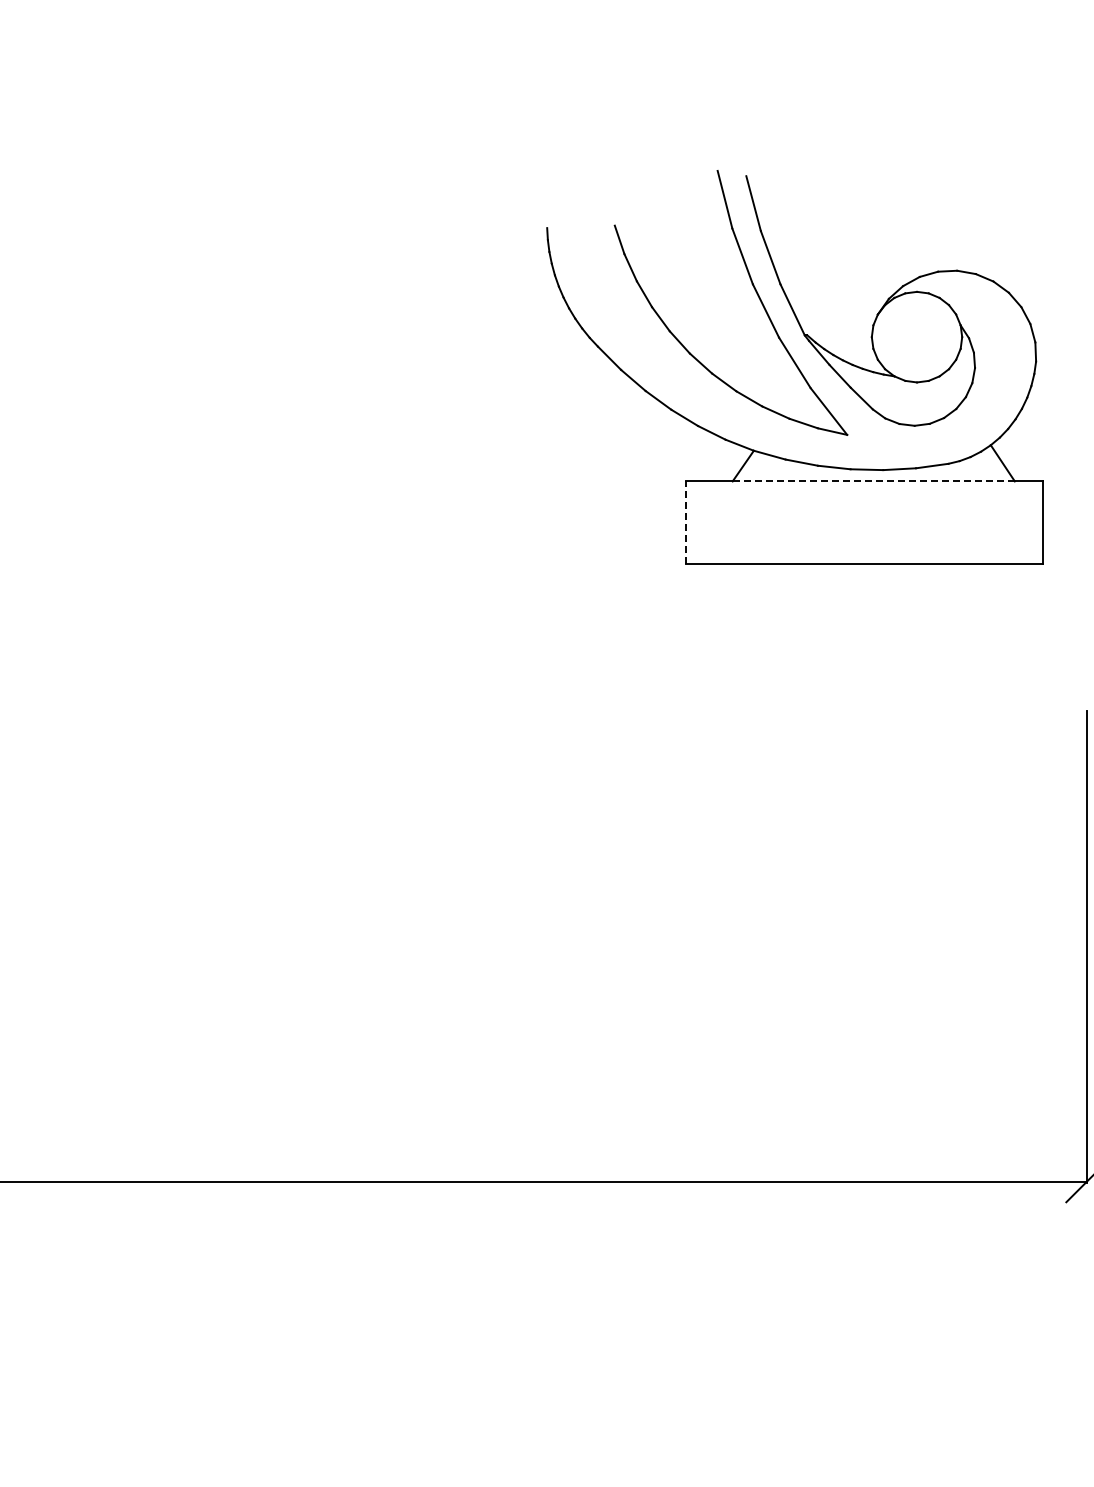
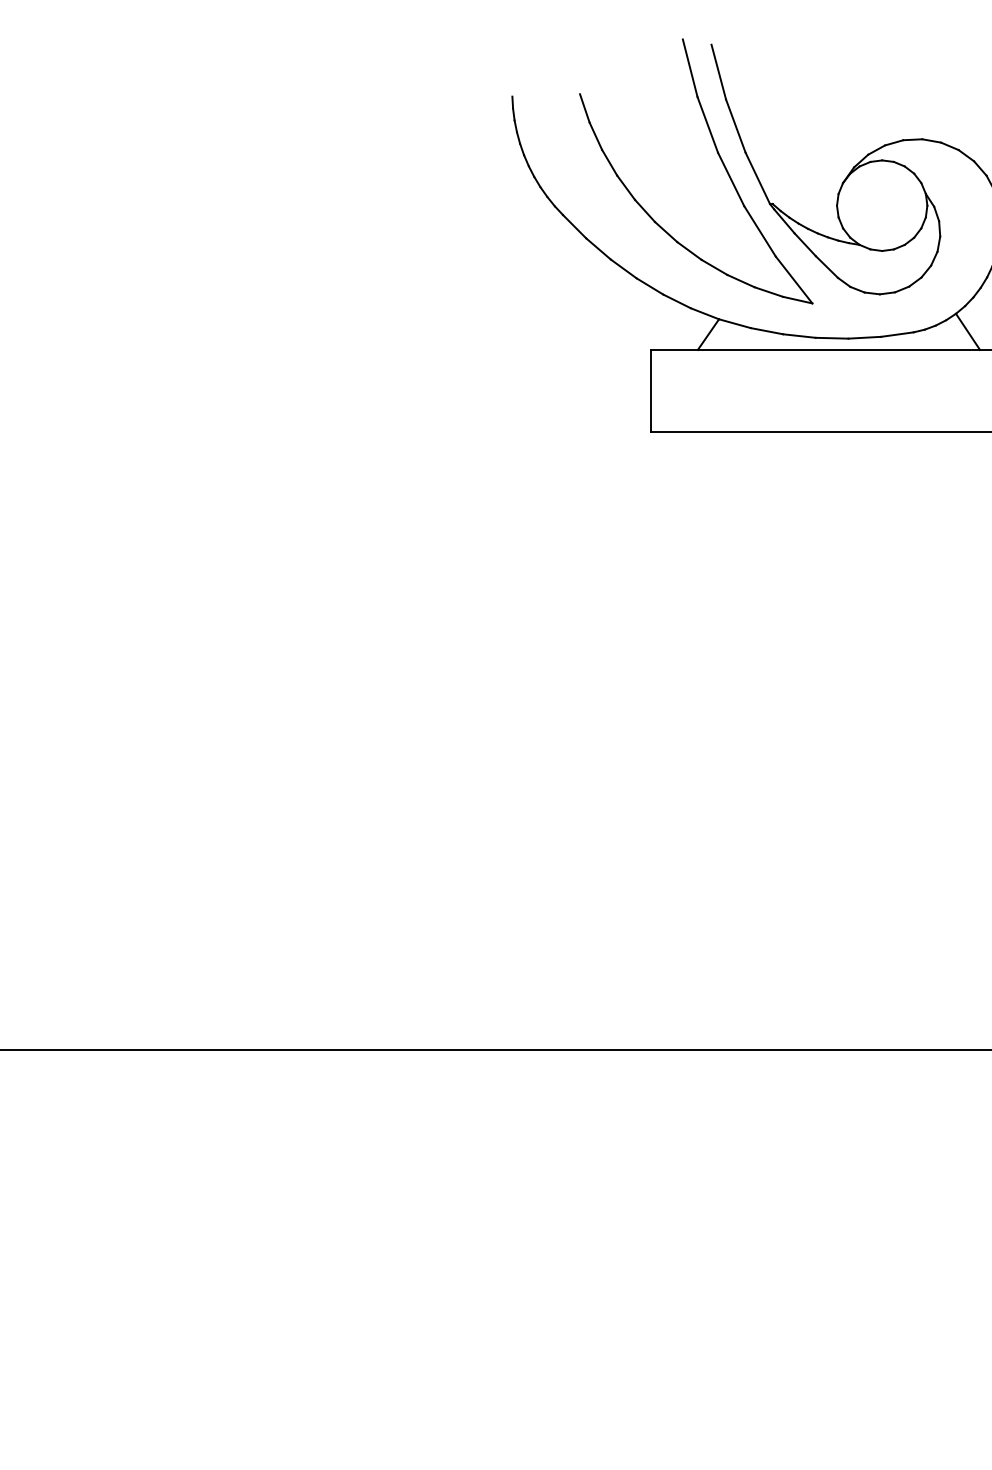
line: (874, 481) -> (839, 350), dashed -> solid
line: (686, 522) -> (651, 391), dashed -> solid

